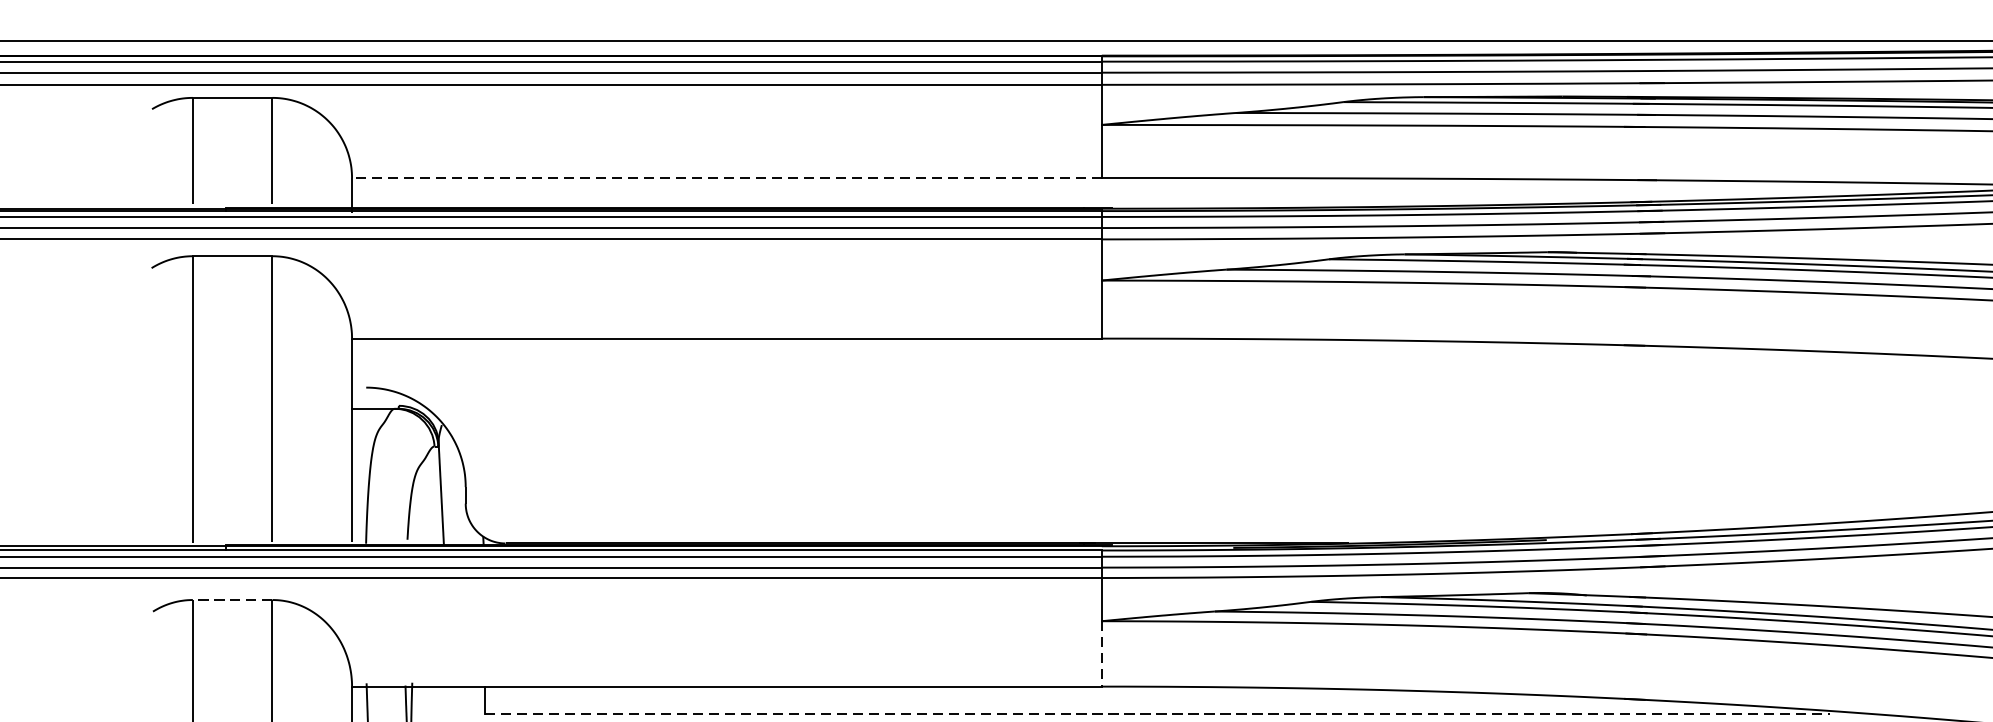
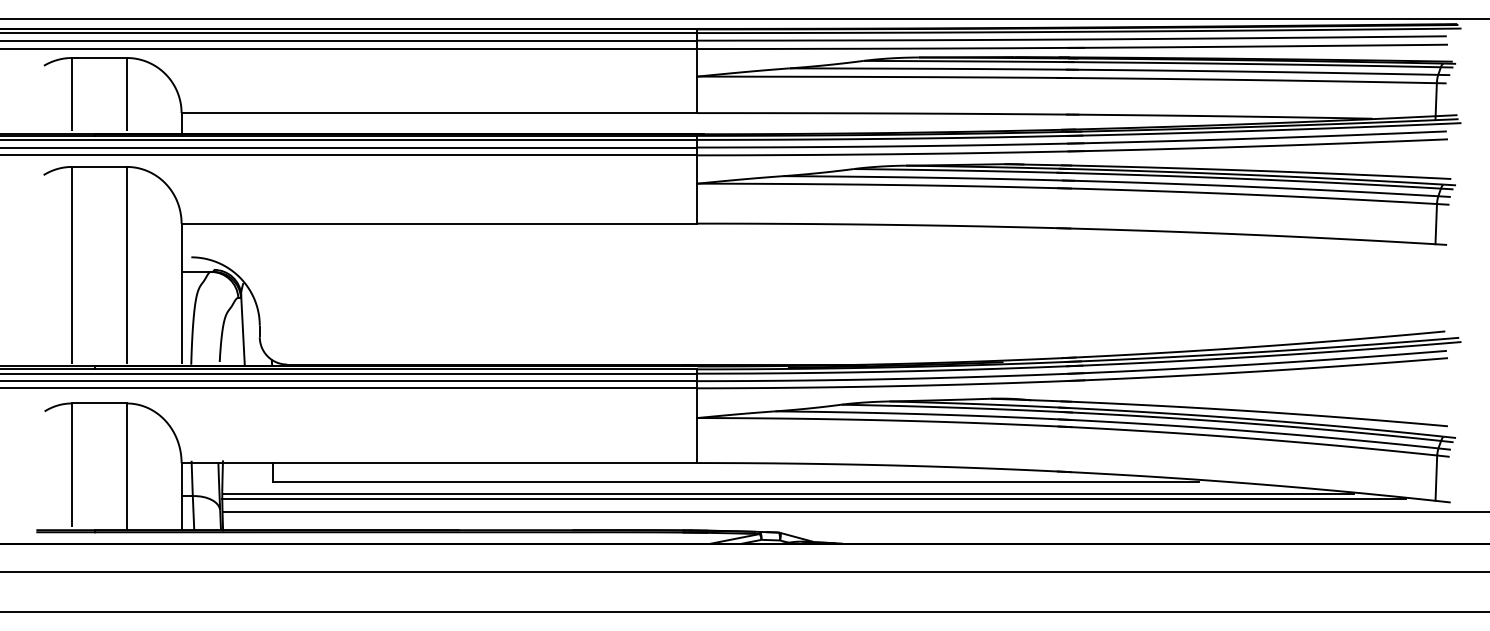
line: (726, 178) -> (439, 113), dashed -> solid
line: (231, 600) -> (98, 403), dashed -> solid
line: (1101, 655) -> (697, 441), dashed -> solid
line: (1157, 714) -> (735, 482), dashed -> solid

